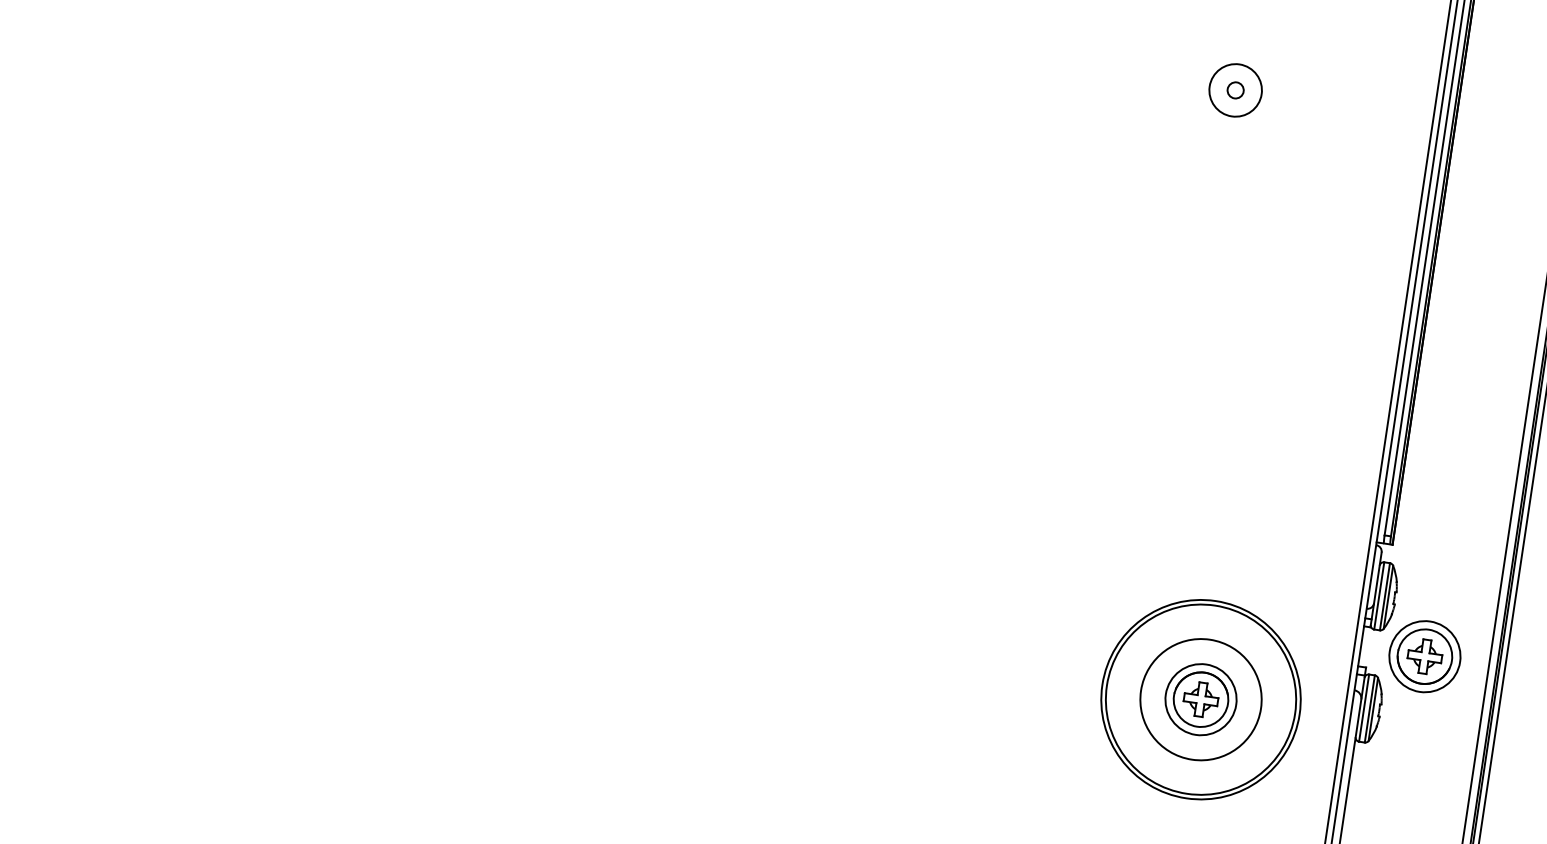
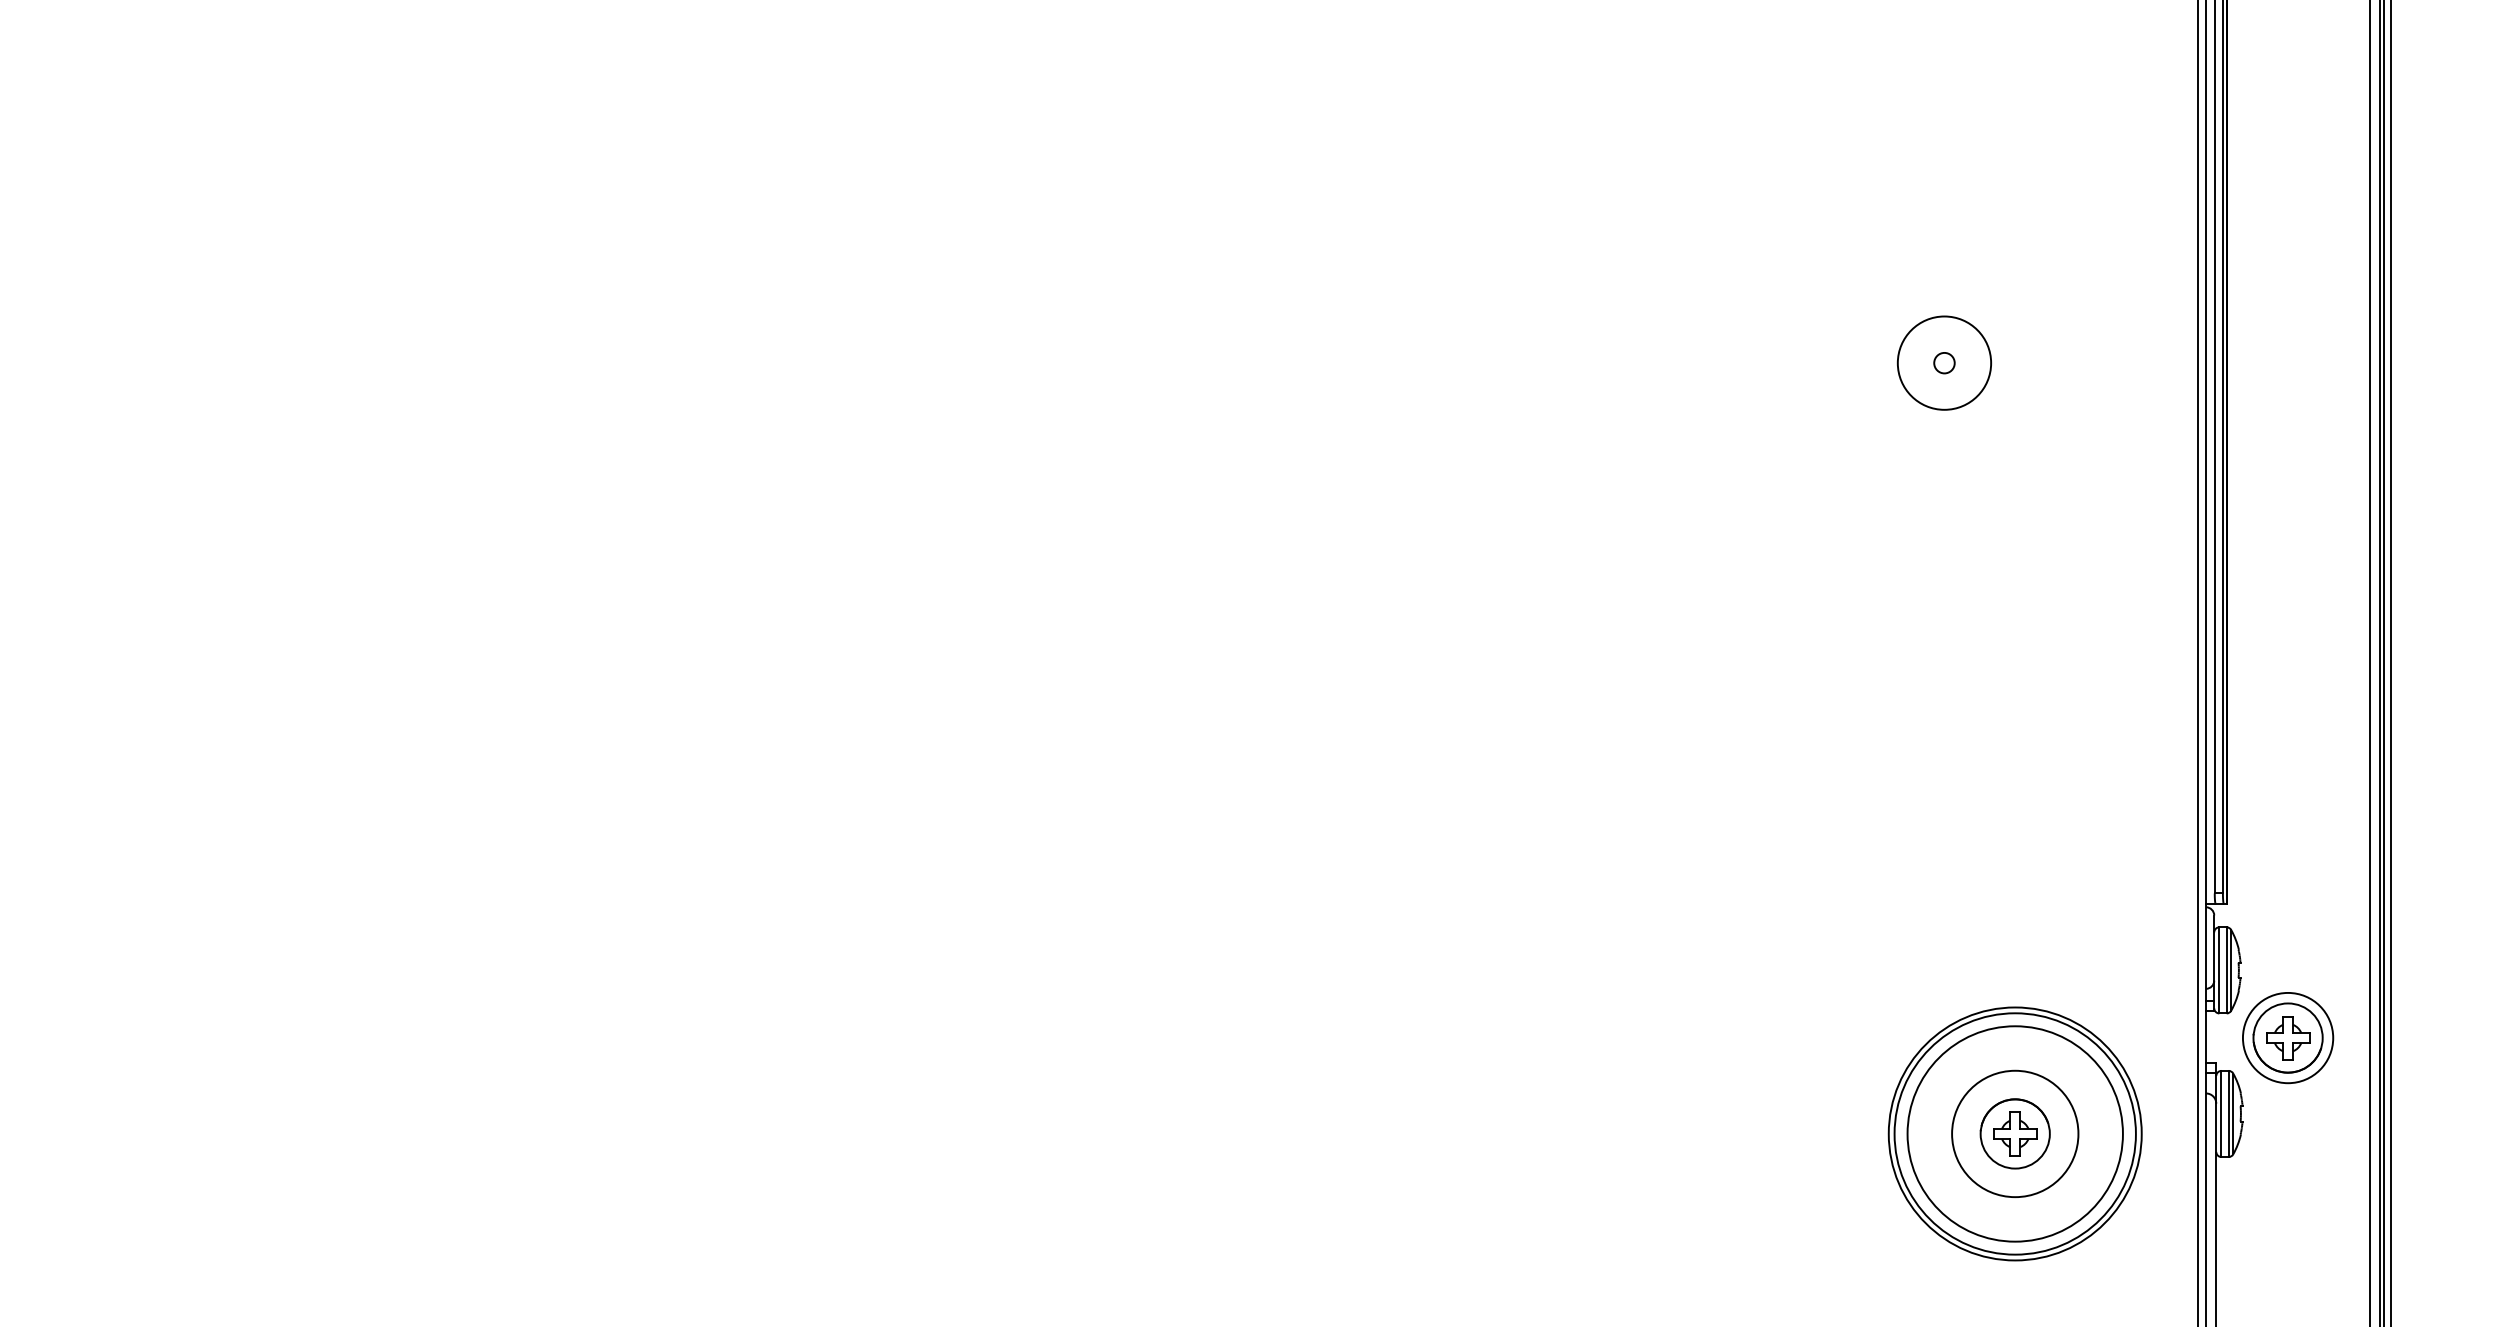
circle: (1235, 89) -> (1944, 362), size x1.4
circle: (1201, 699) -> (2015, 1133), size x1.4
circle: (1201, 699) -> (2015, 1133), size x1.4

